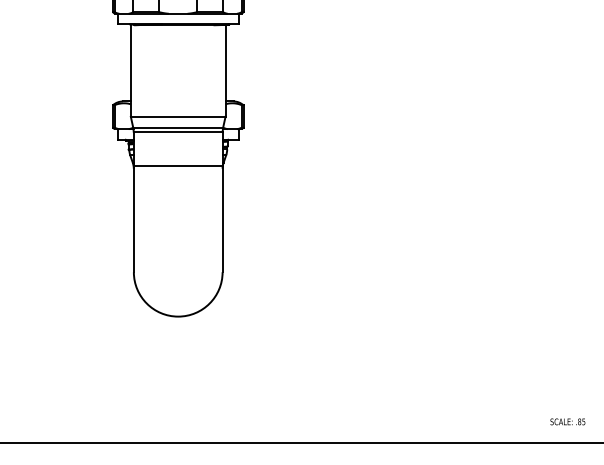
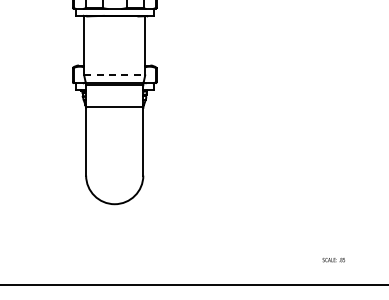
line: (177, 116) -> (114, 75), solid -> dashed
text: (567, 422) -> (333, 260), moved

